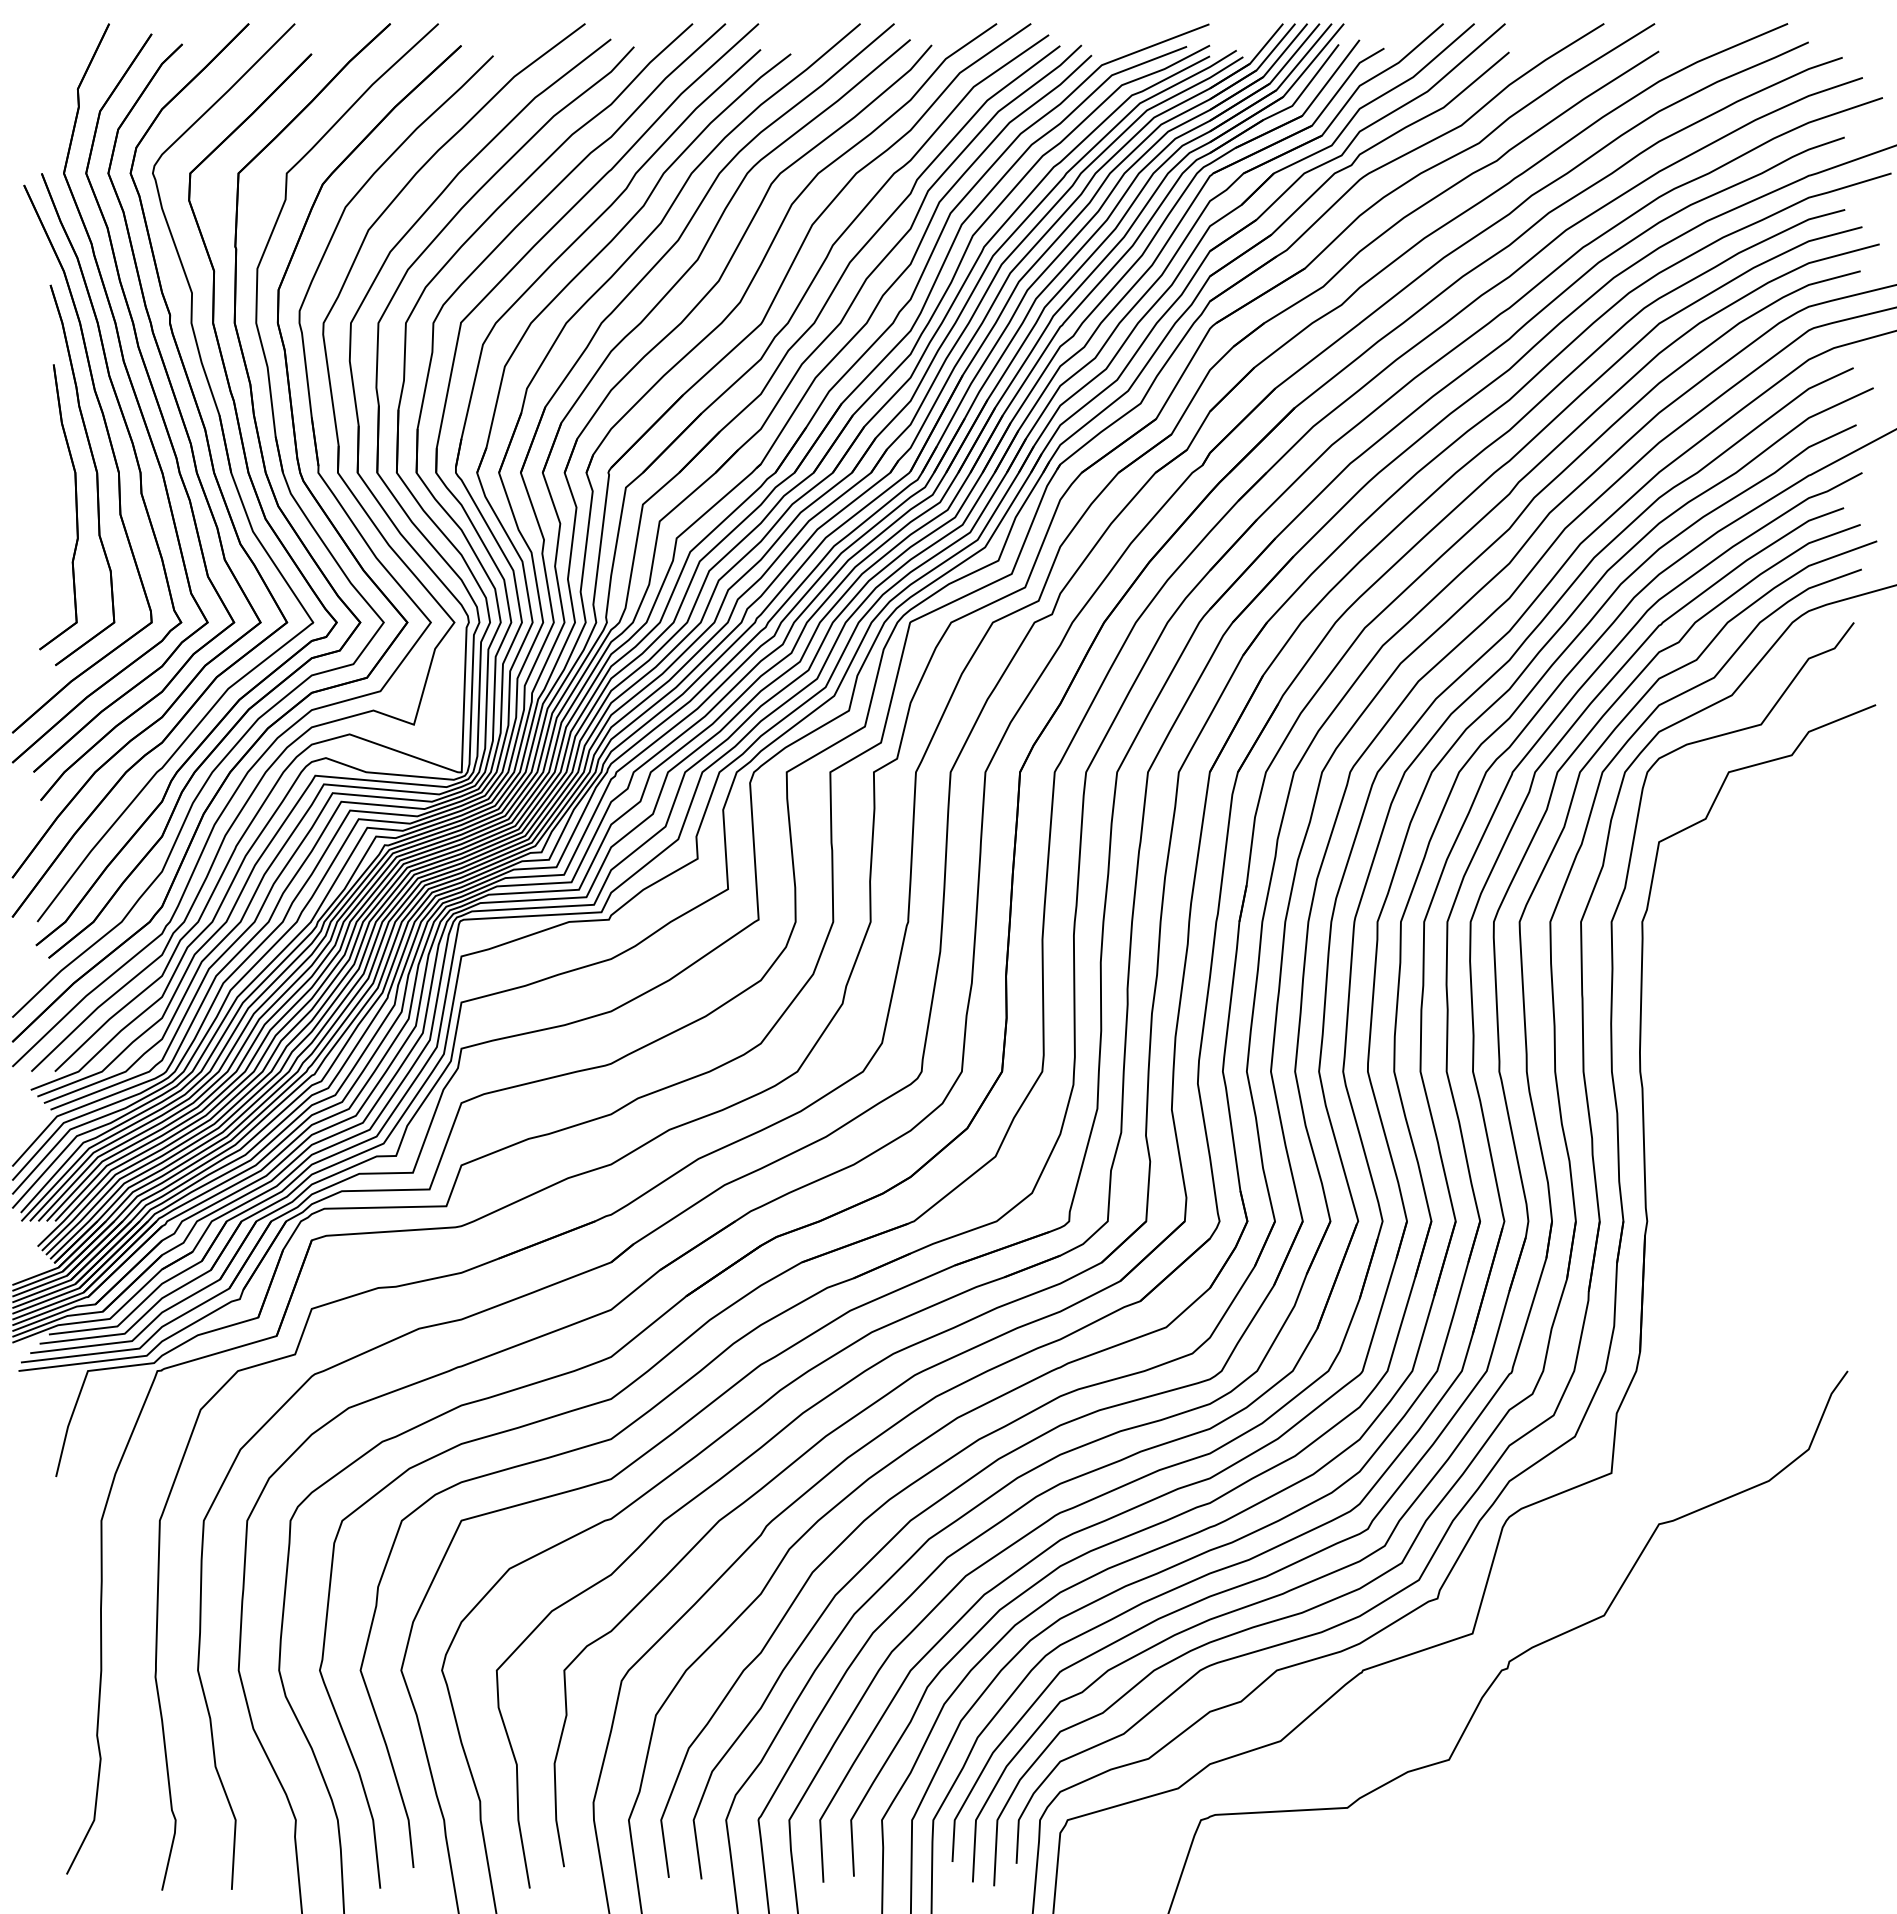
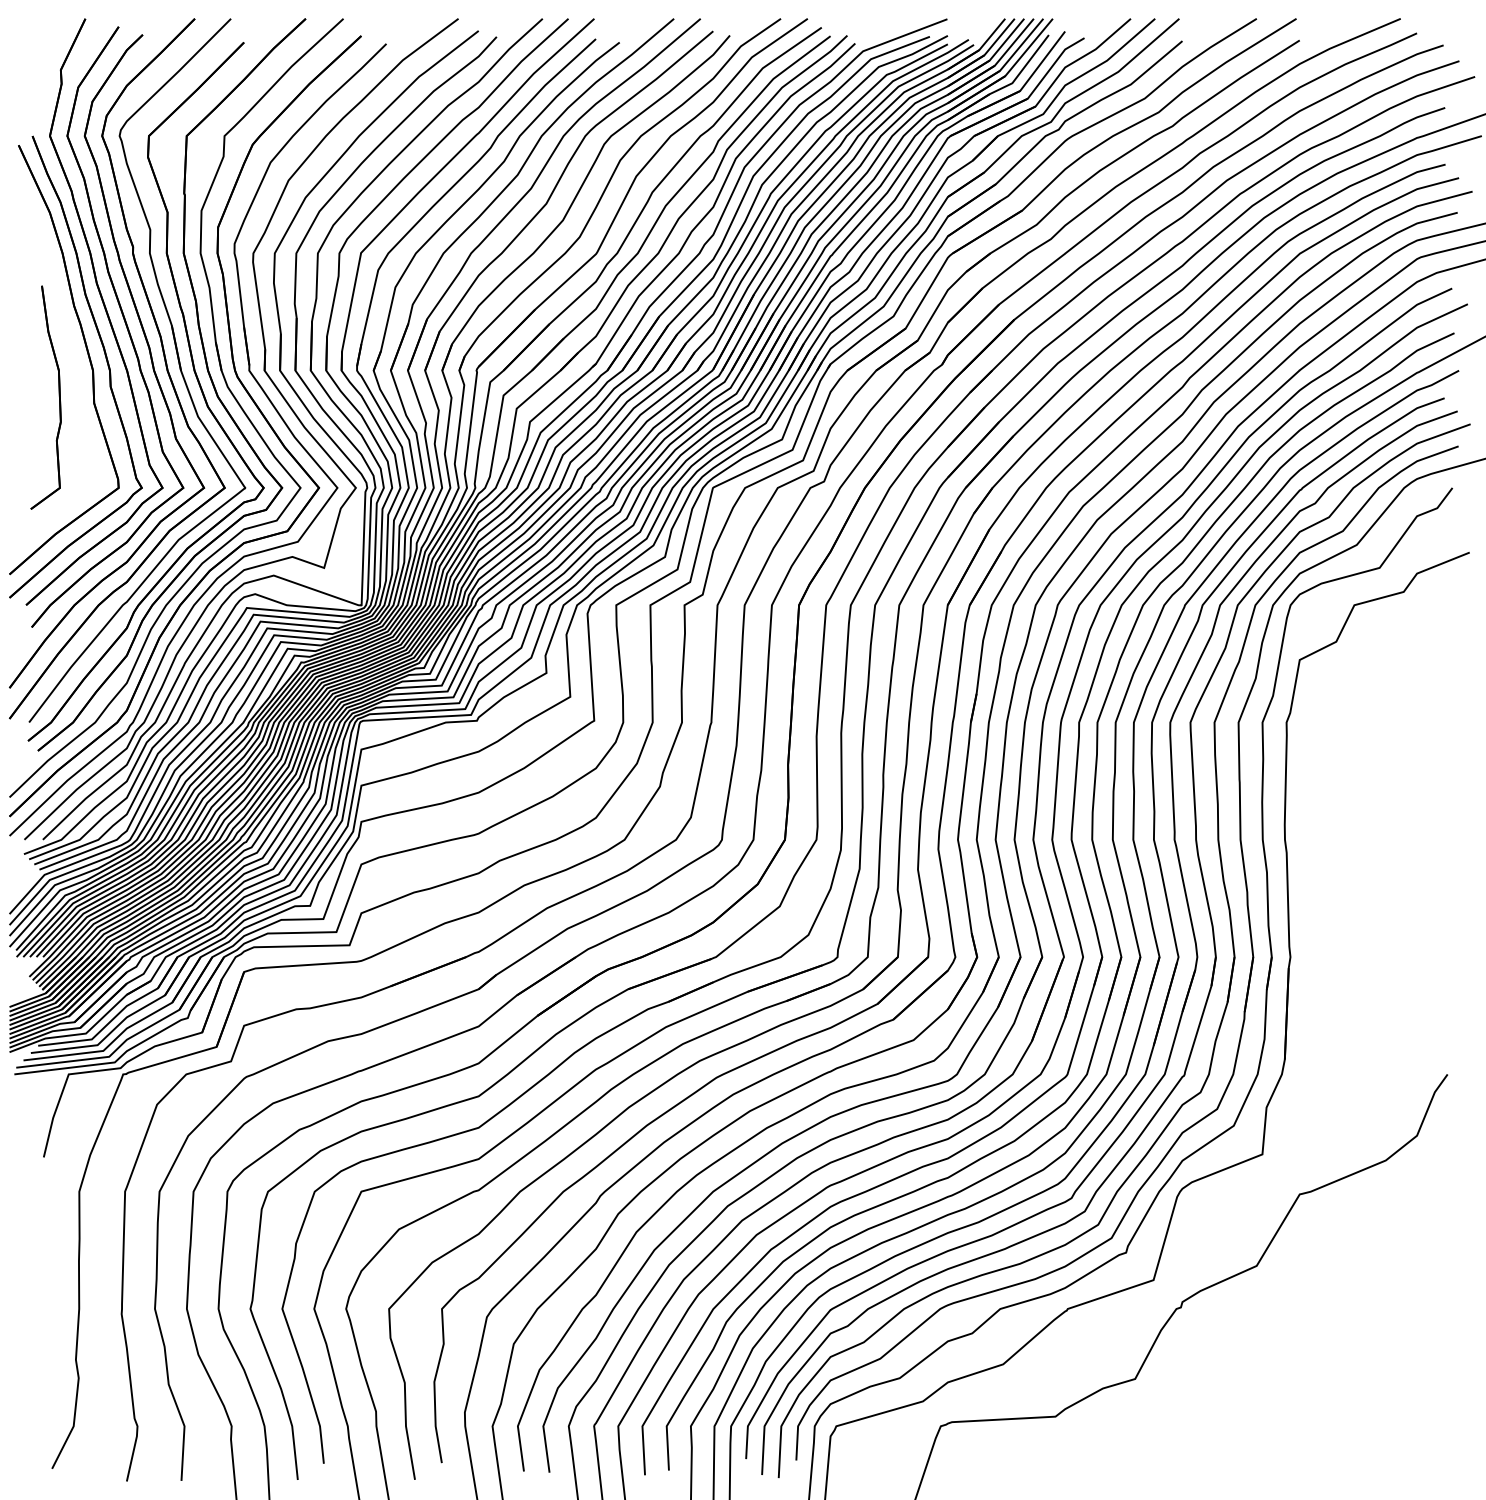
part: (95, 471) -> (74, 369), removed

